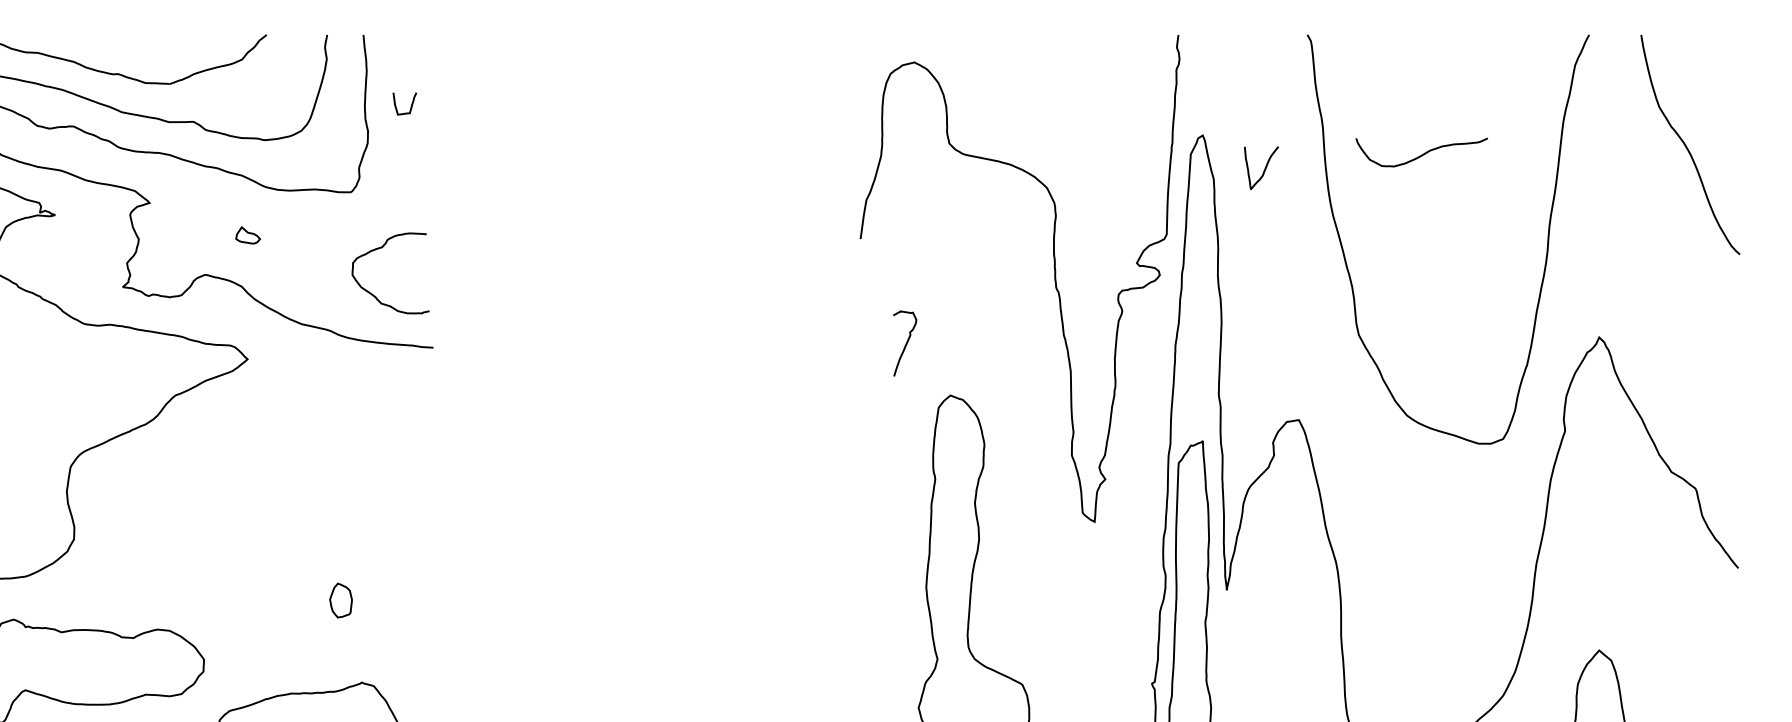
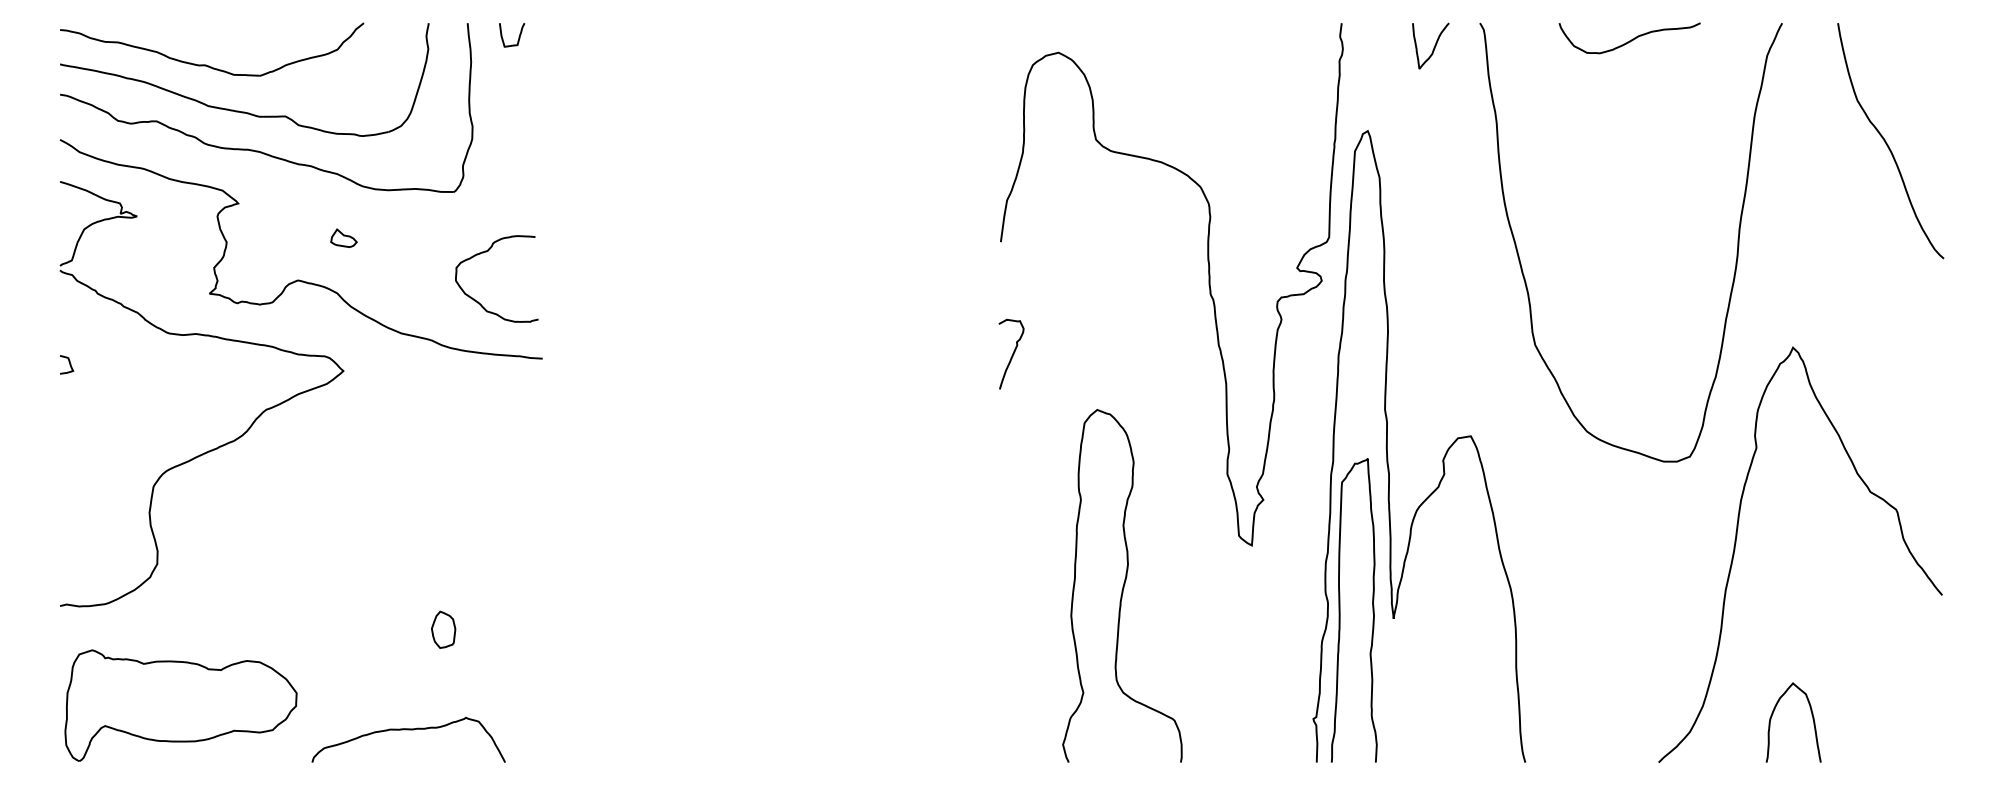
curve: (410, 105) -> (518, 36), moved
curve: (1421, 154) -> (1629, 40), moved
curve: (1264, 169) -> (1433, 47), moved
curve: (905, 342) -> (1012, 353), moved

